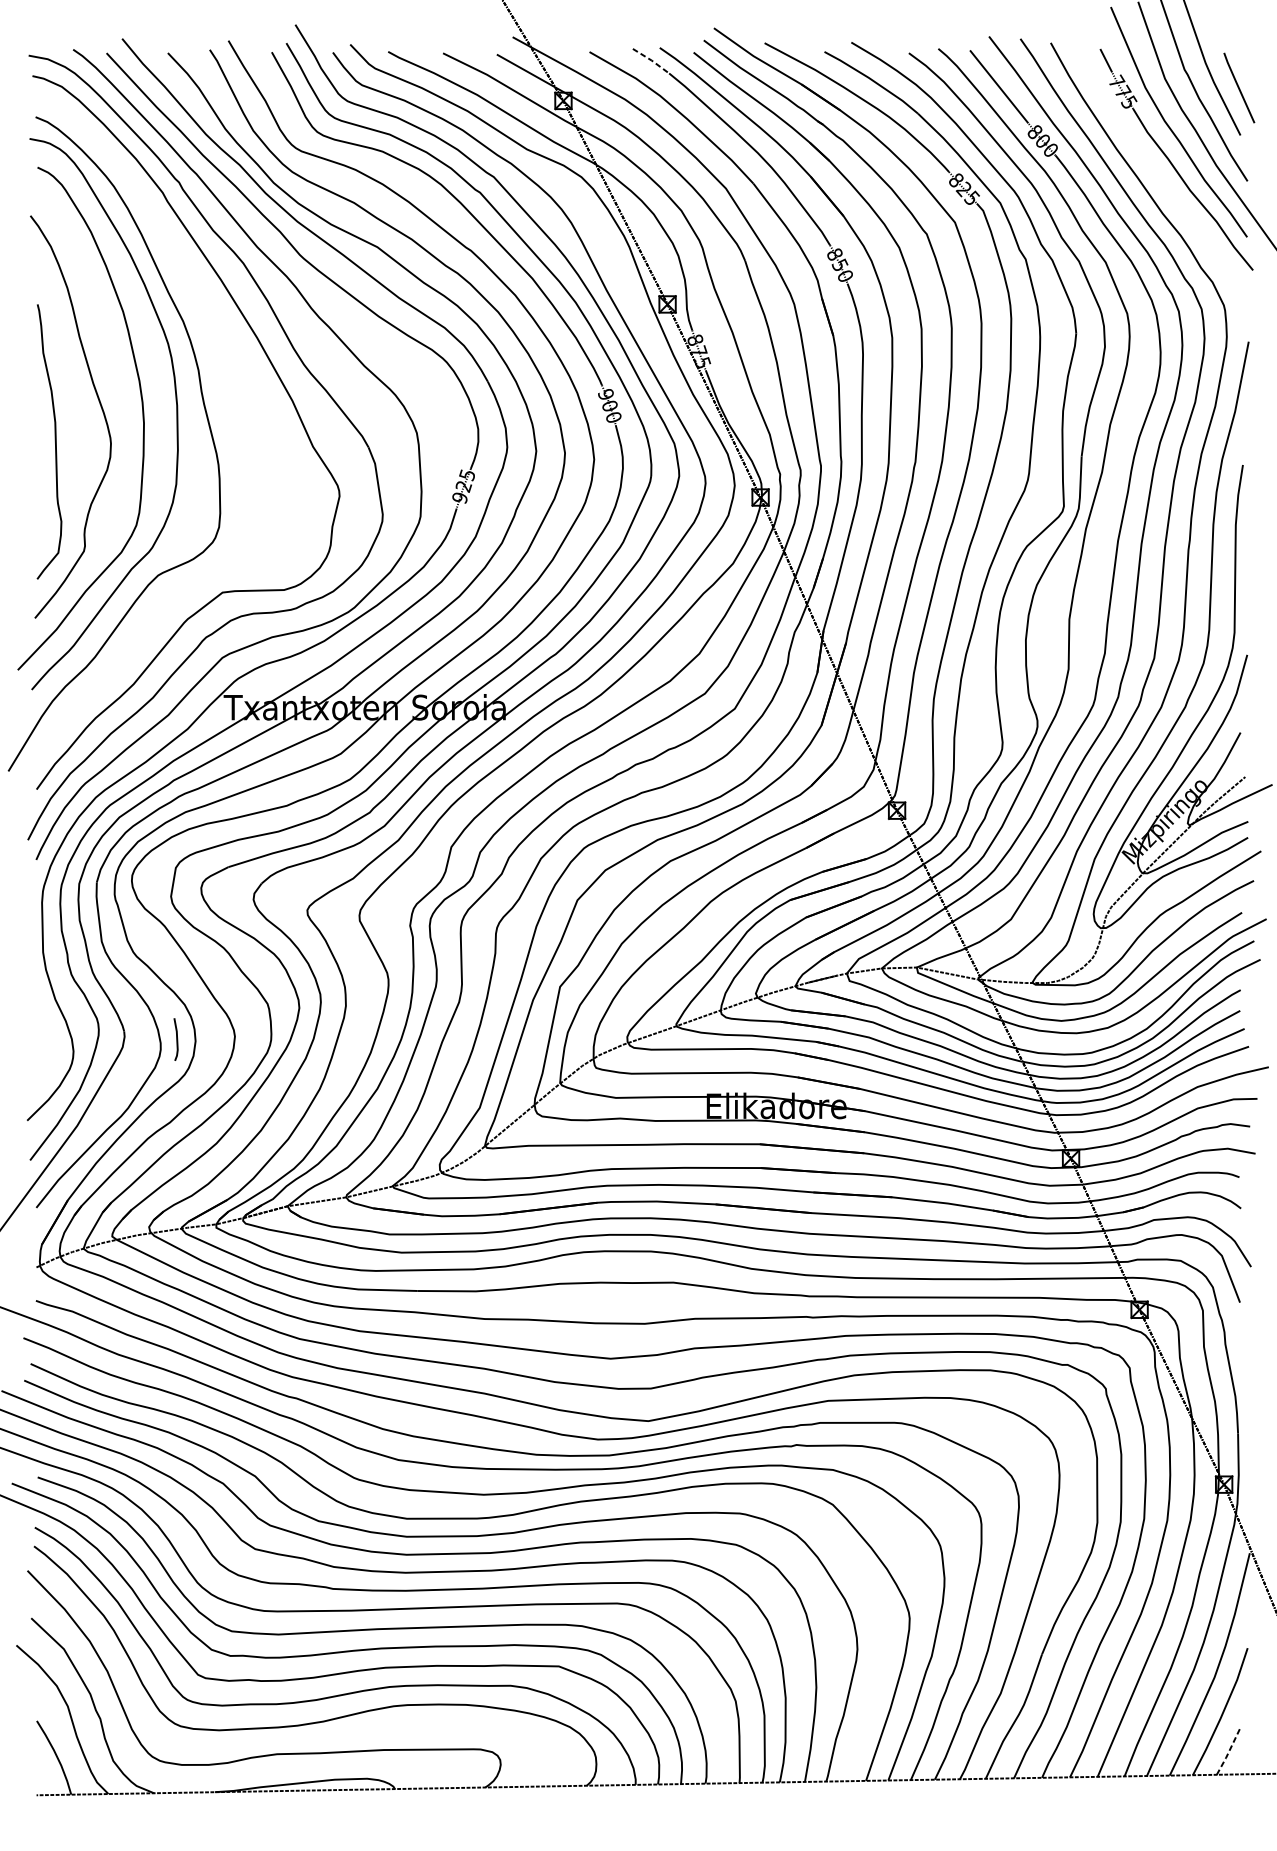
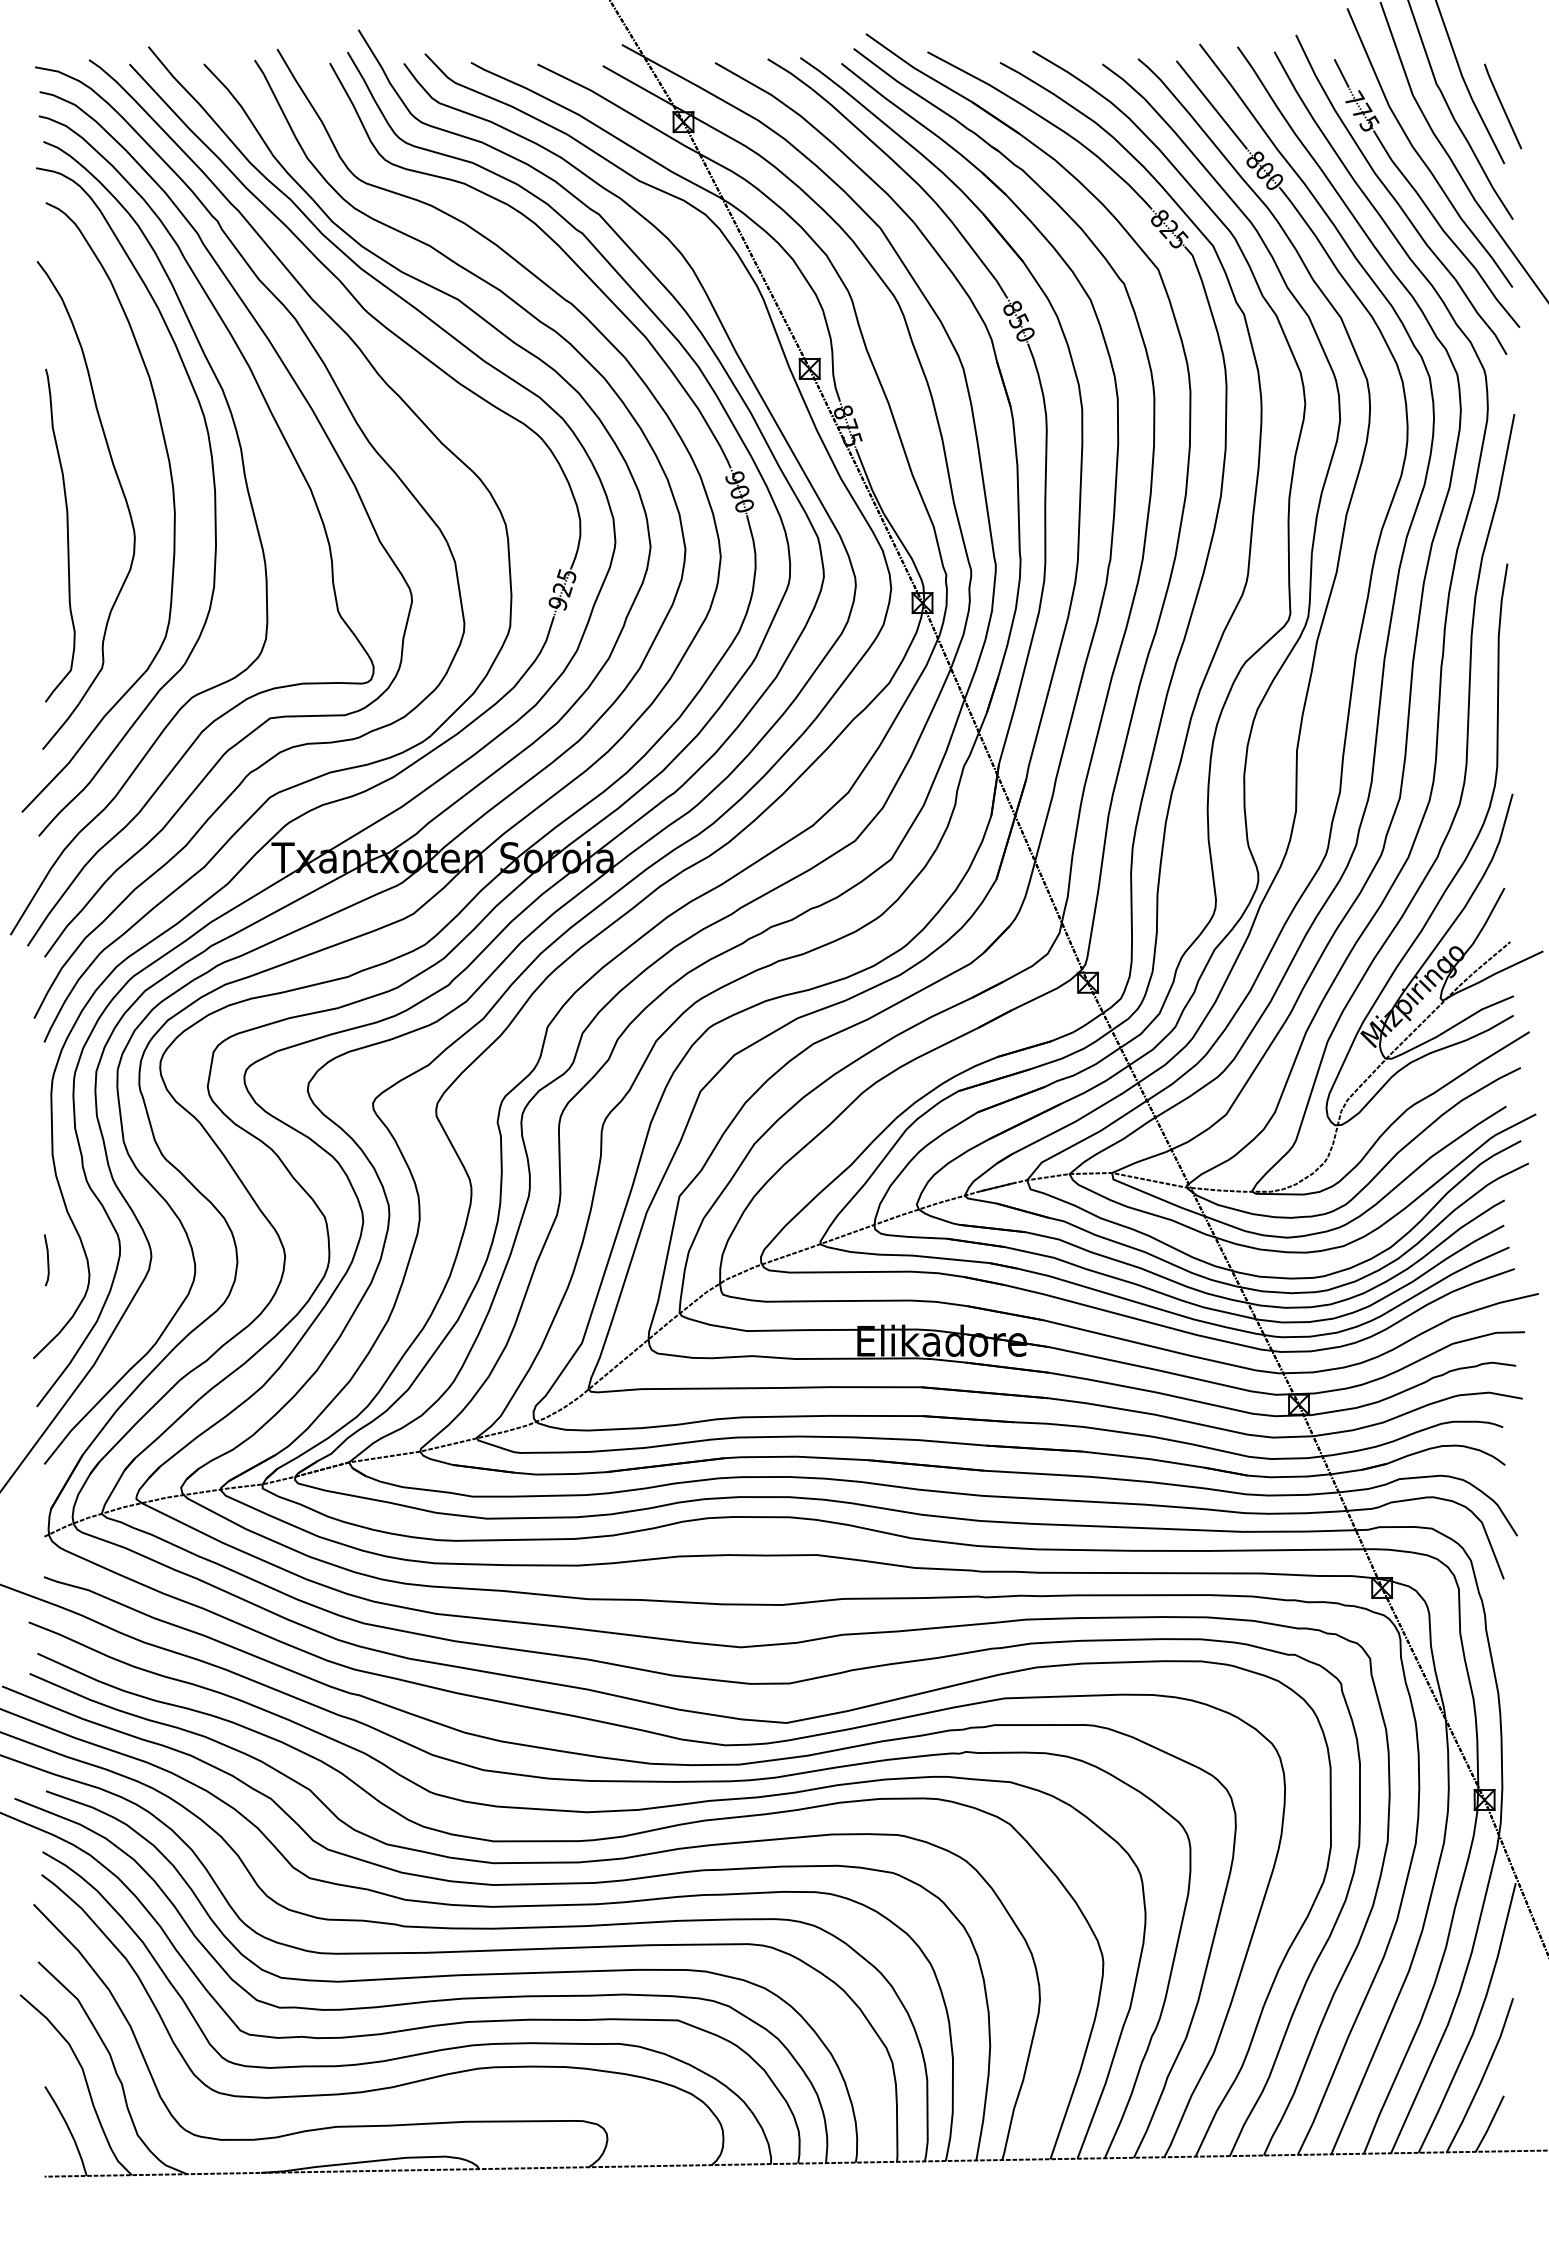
line: (651, 60) -> (790, 73), dashed -> solid
curve: (1151, 164) -> (1396, 199), added
curve: (246, 388) -> (299, 470), added
line: (176, 1039) -> (47, 1260), moved
line: (1228, 1752) -> (1490, 2124), dashed -> solid

